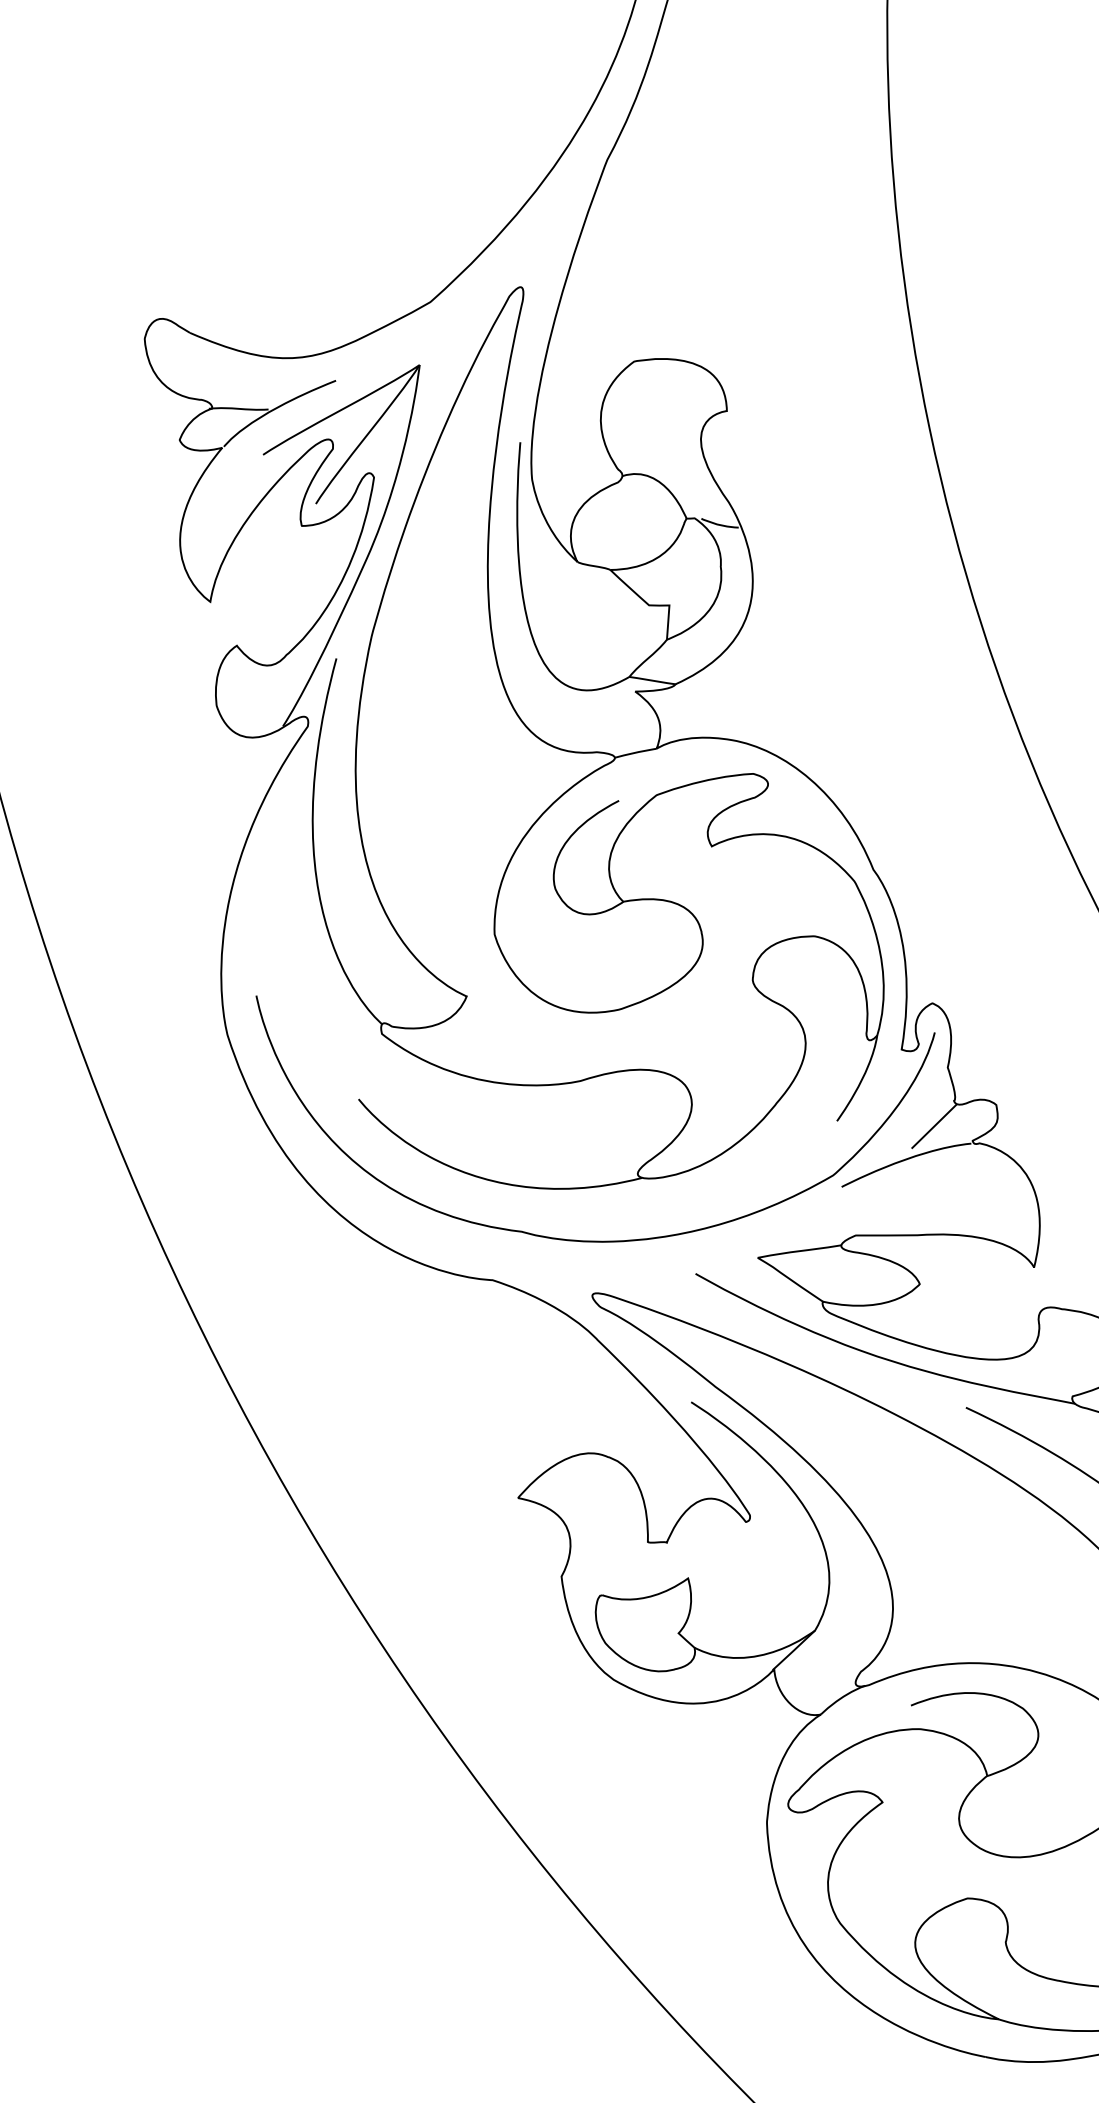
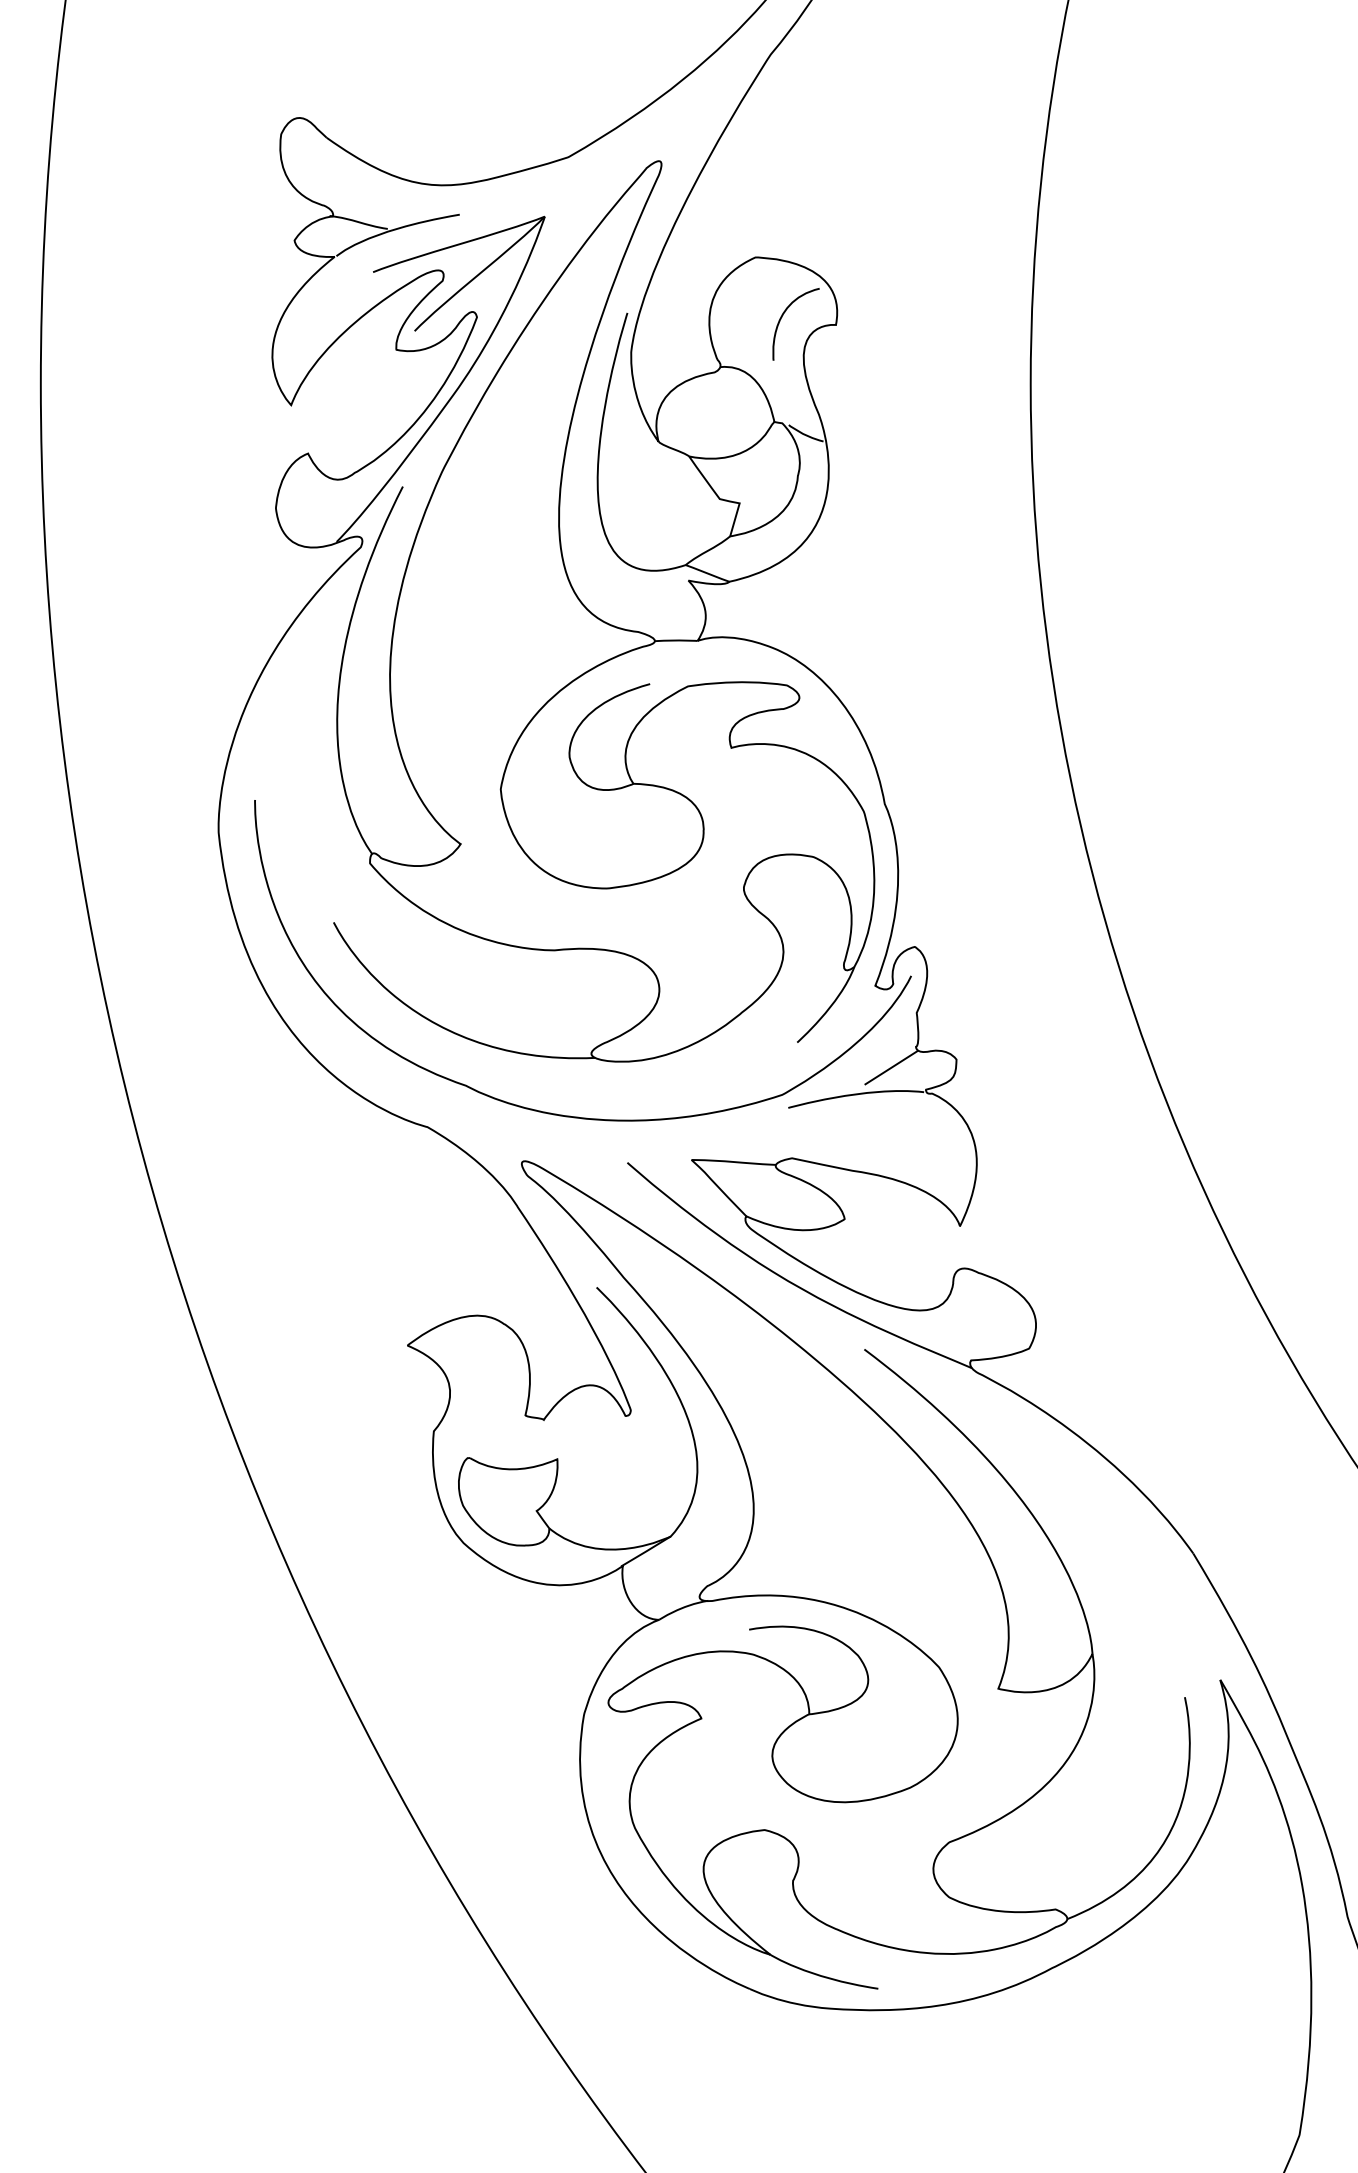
curve: (673, 414) -> (782, 317), added

